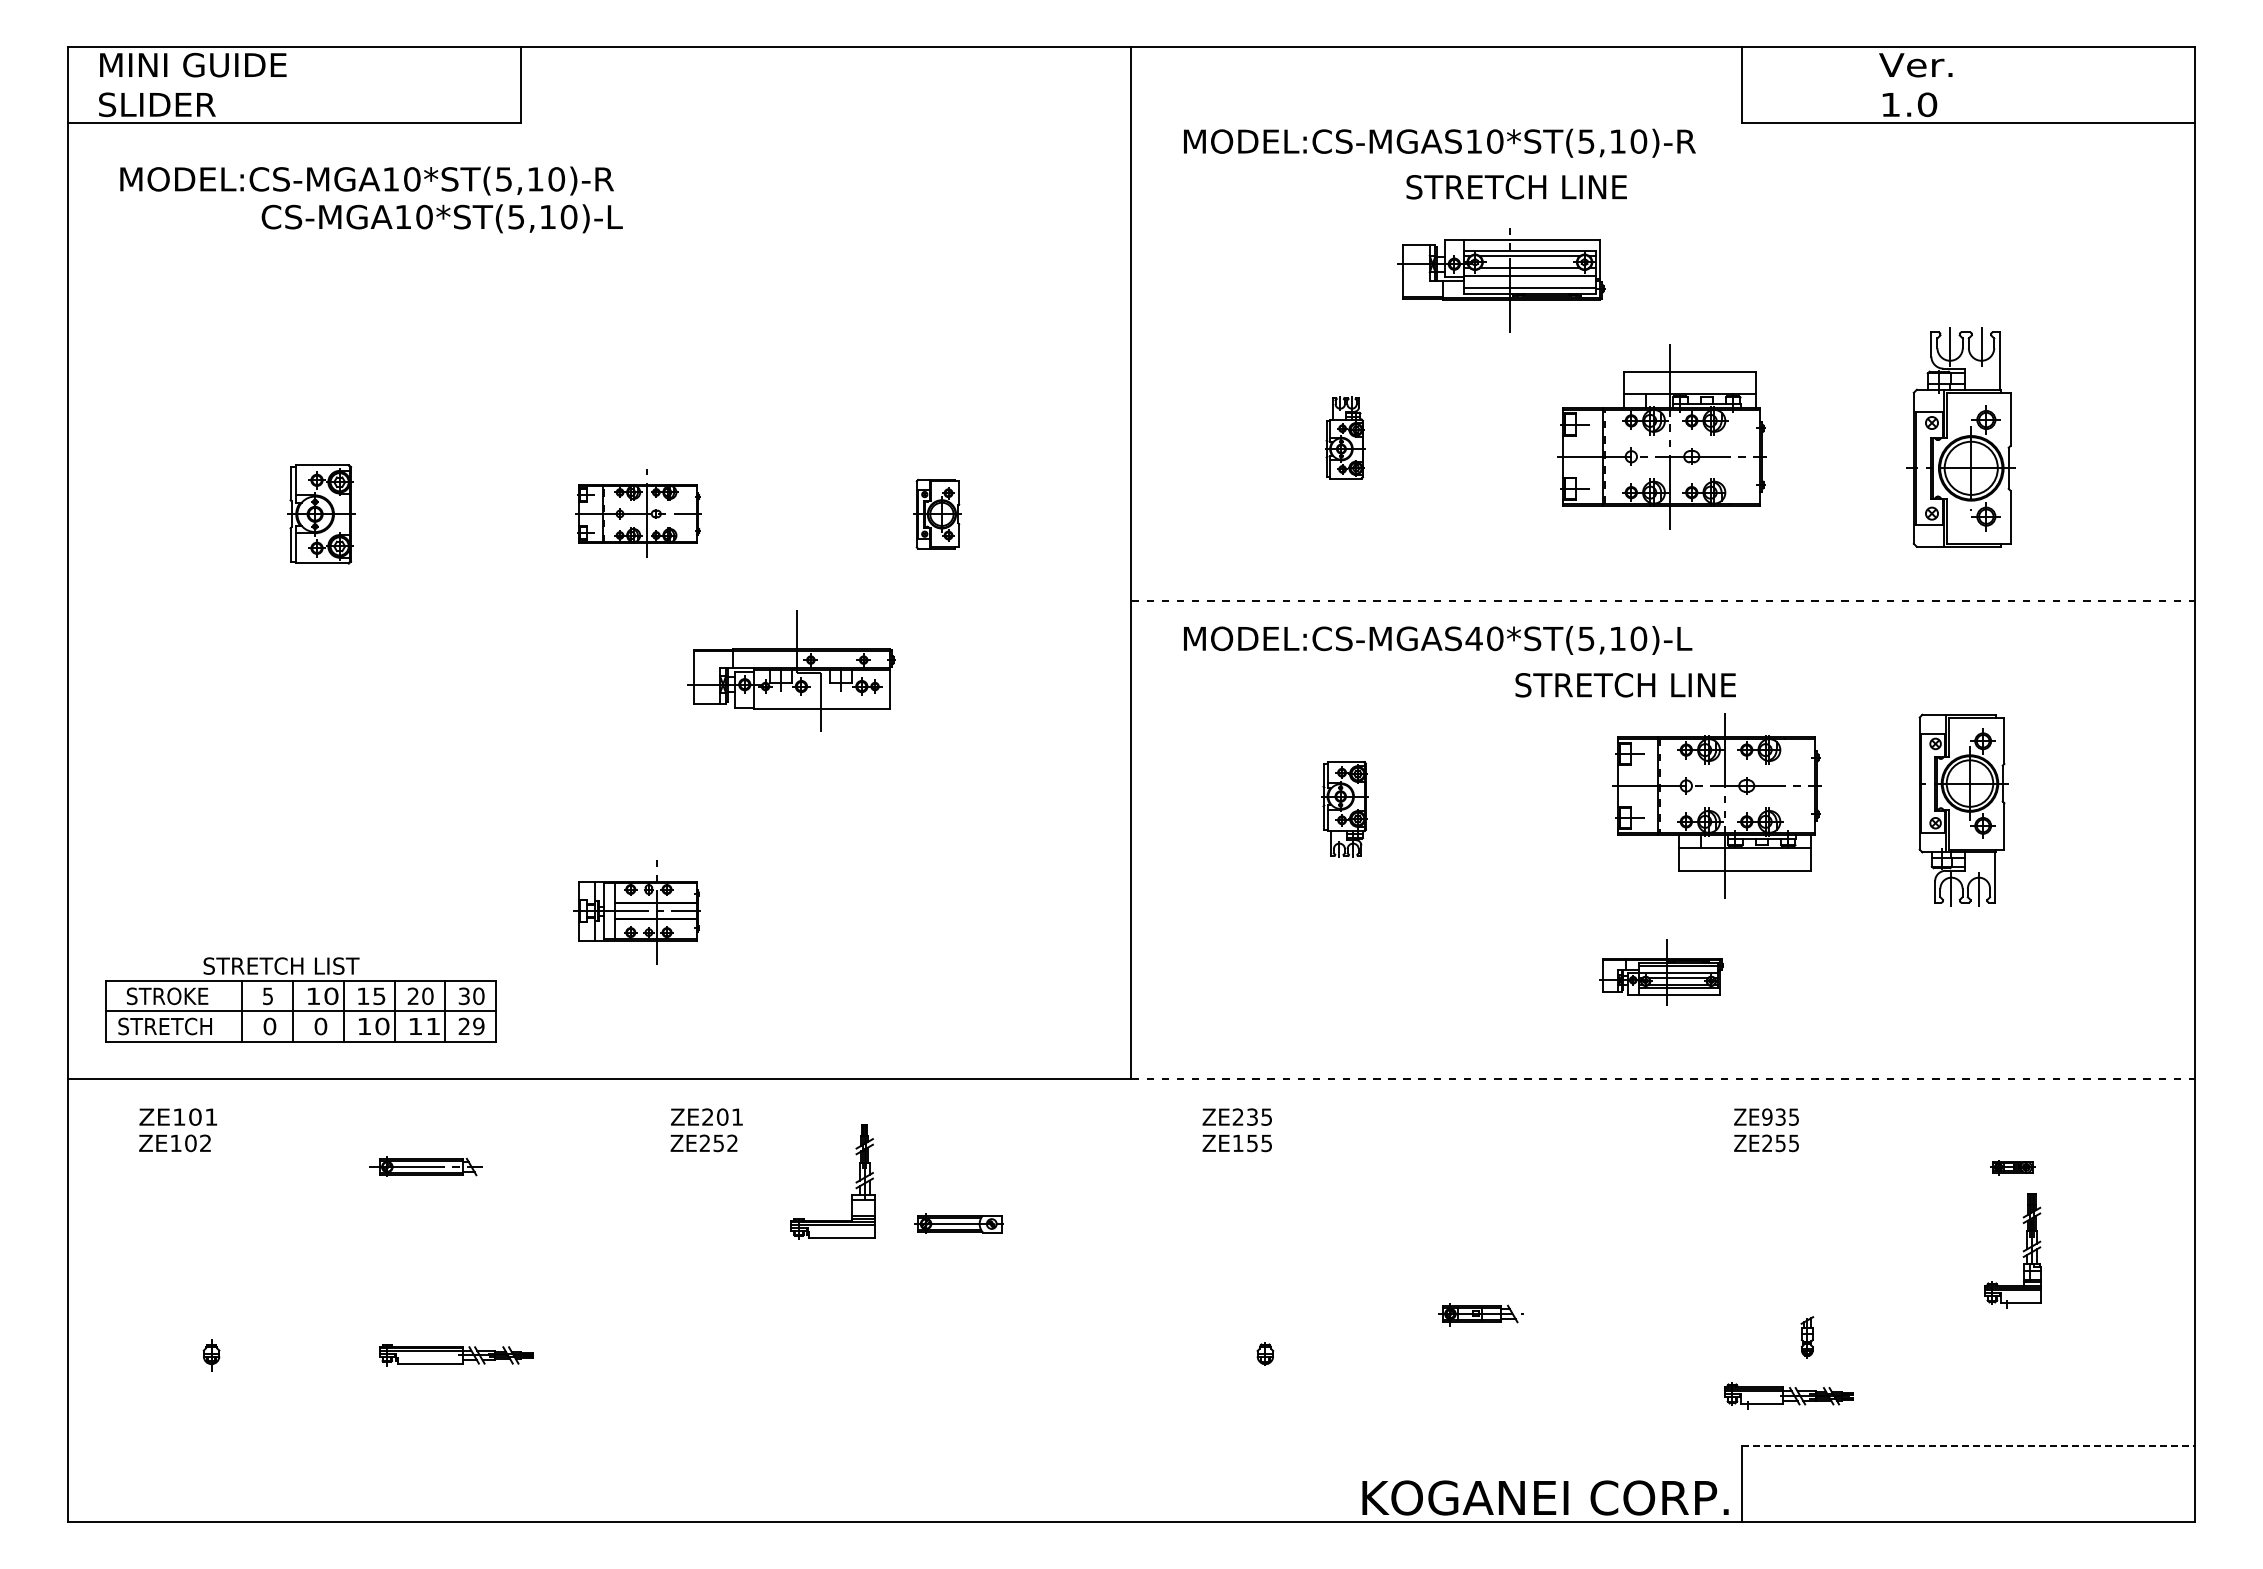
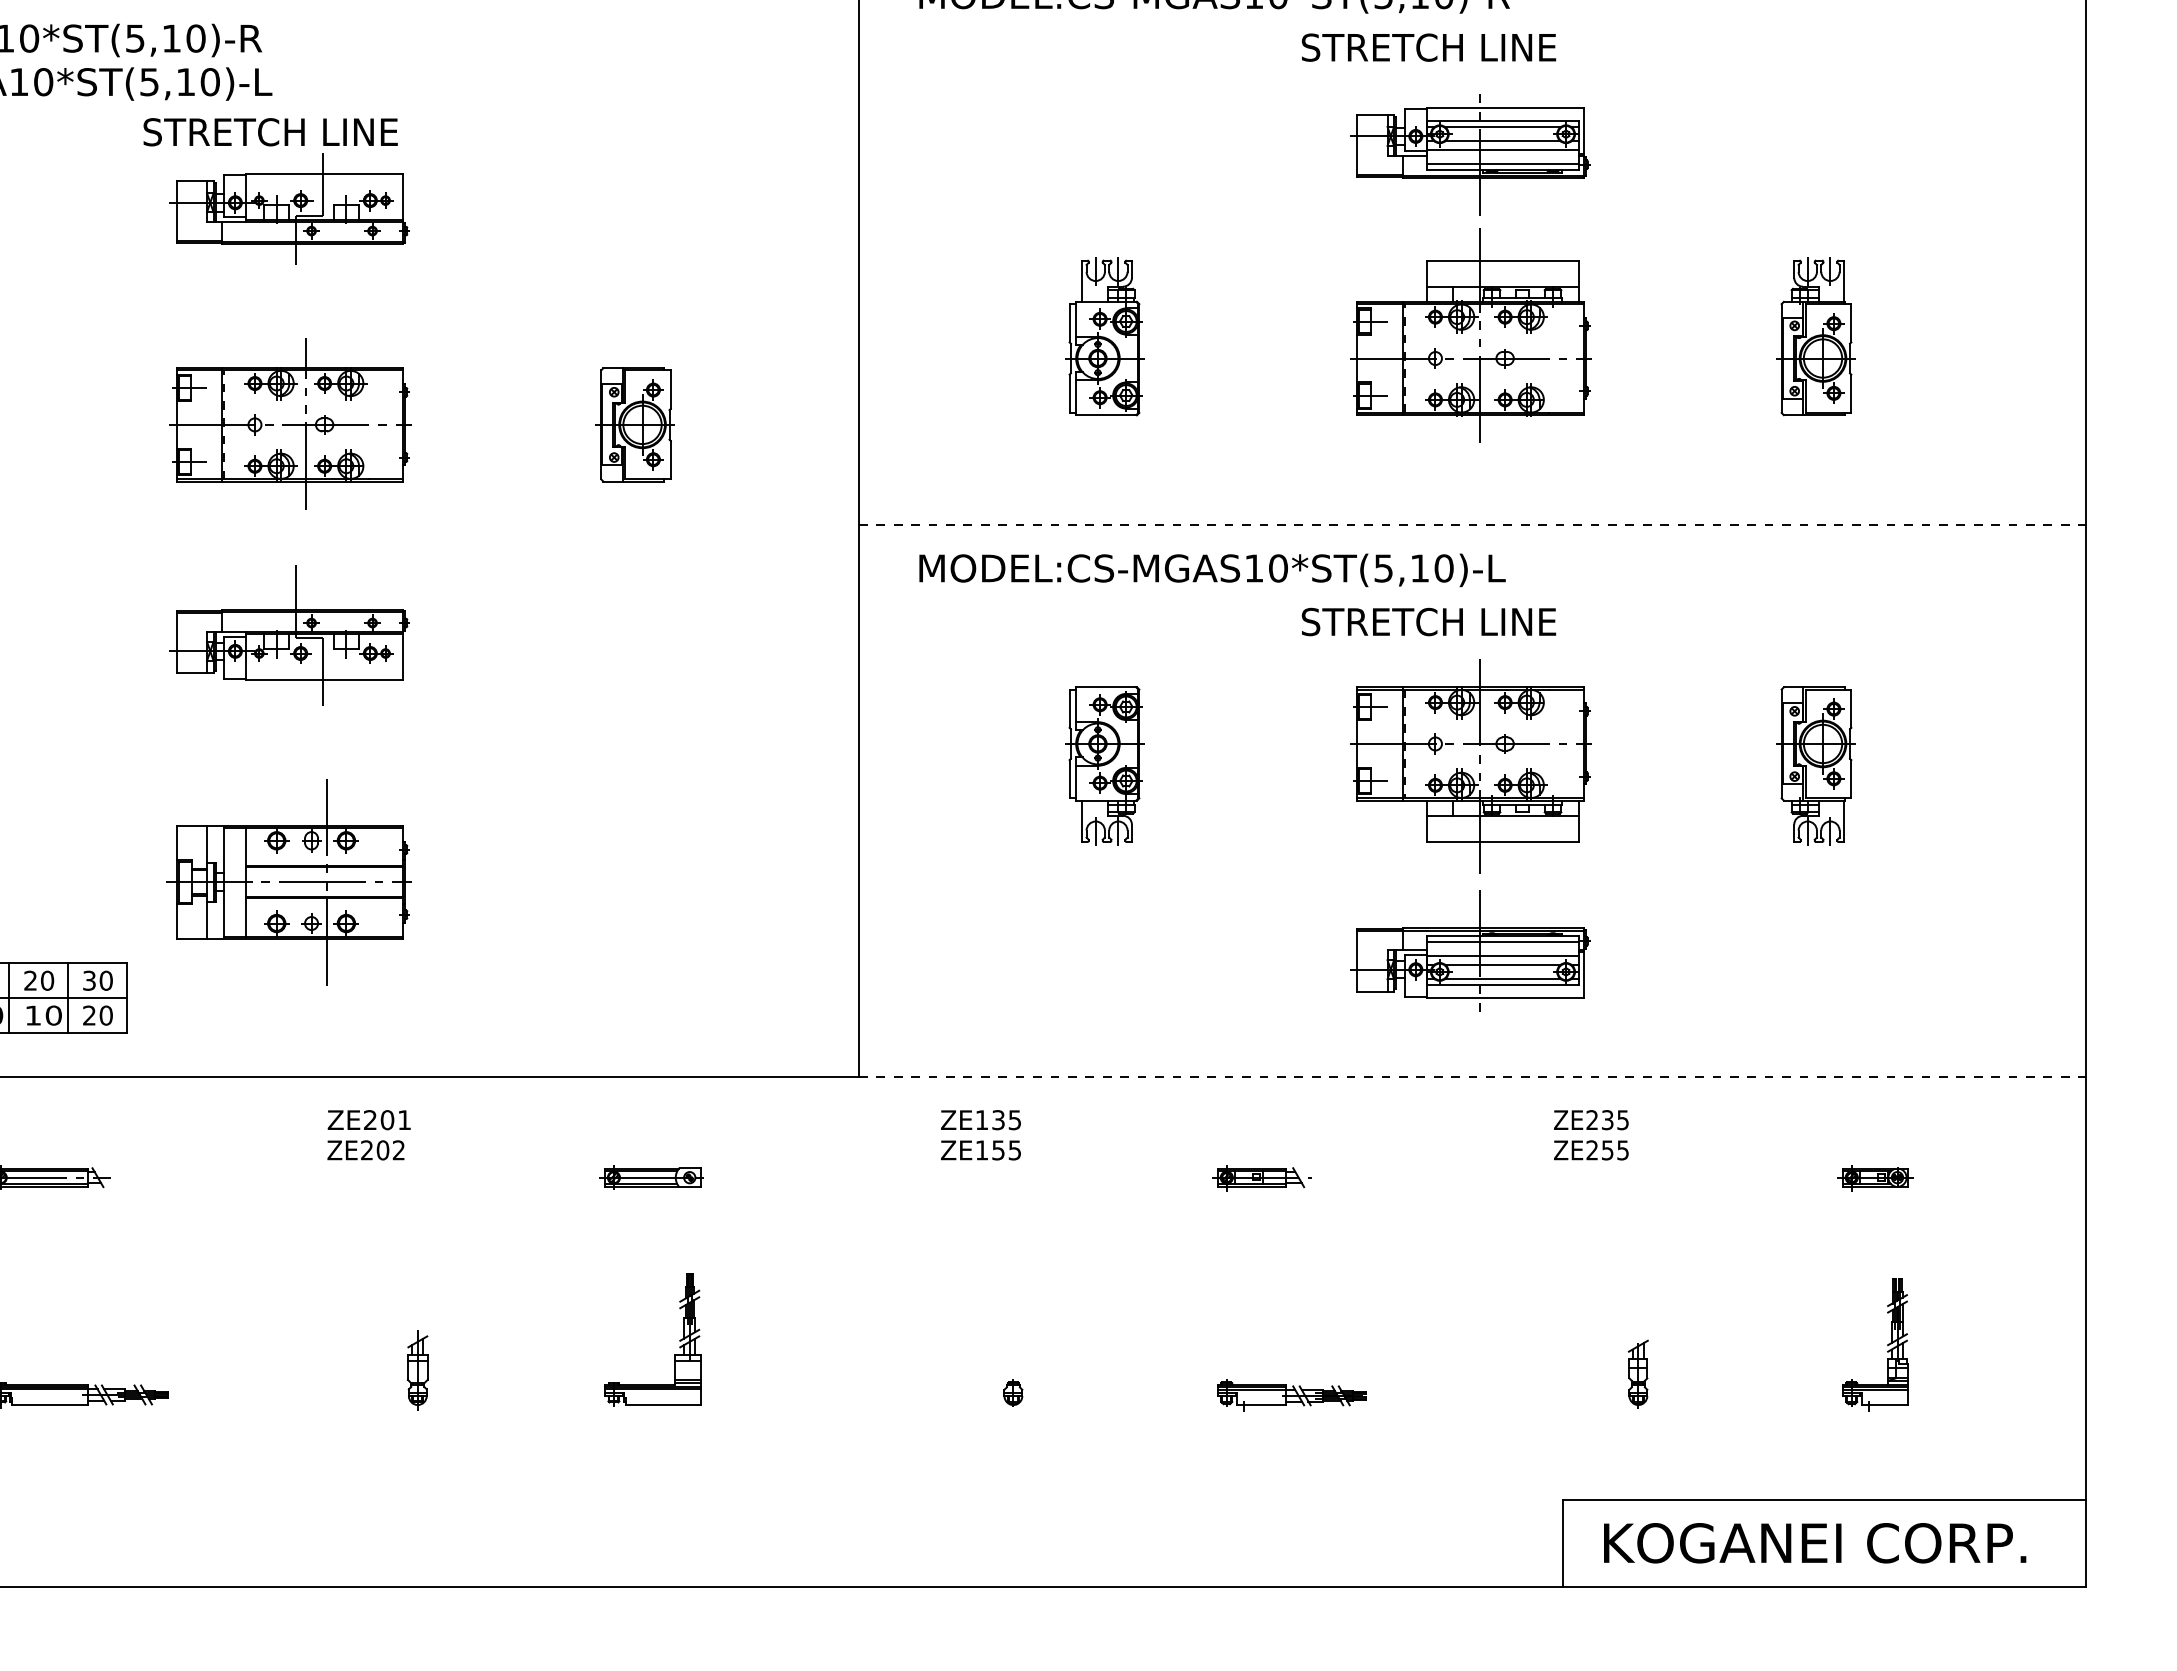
text: (1516, 187) -> (1428, 47), moved
part: (1501, 280) -> (1470, 155), moved
part: (626, 311) -> (276, 190), added
part: (1345, 437) -> (1105, 336), size x1.67
part: (1960, 437) -> (1815, 336), size x0.62
part: (638, 513) -> (290, 423), size x1.67
part: (937, 514) -> (635, 425), size x1.43
text: (1473, 638) -> (1253, 568), MODEL:CS-MGAS40*ST(5,10)-L -> MODEL:CS-MGAS10*ST(5,10)-L
part: (791, 670) -> (289, 635), moved
part: (1716, 805) -> (1470, 766), moved
part: (1345, 809) -> (1105, 765), size x1.43
part: (1960, 809) -> (1815, 765), size x0.71
part: (636, 911) -> (288, 882), size x1.67
part: (1661, 970) -> (1470, 951), size x1.67
text: (433, 1026) -> (53, 1015), 11 -> 10
text: (478, 1026) -> (105, 1015), 29 -> 20
text: (1237, 1116) -> (981, 1119), ZE235 -> ZE135
text: (1767, 1116) -> (1592, 1119), ZE935 -> ZE235
text: (718, 1143) -> (382, 1150), ZE252 -> ZE202
part: (2012, 1167) -> (1875, 1178), size x1.43
part: (855, 1182) -> (679, 1340), moved
part: (958, 1223) -> (651, 1177), moved
part: (2022, 1251) -> (1886, 1345), moved
part: (1480, 1314) -> (1261, 1178), moved
part: (748, 1334) -> (417, 1370), added
part: (1807, 1337) -> (1638, 1374), size x1.43
part: (1788, 1395) -> (1291, 1395), moved
line: (1968, 1446) -> (1824, 1499), dashed -> solid
text: (1545, 1497) -> (1815, 1542), moved

